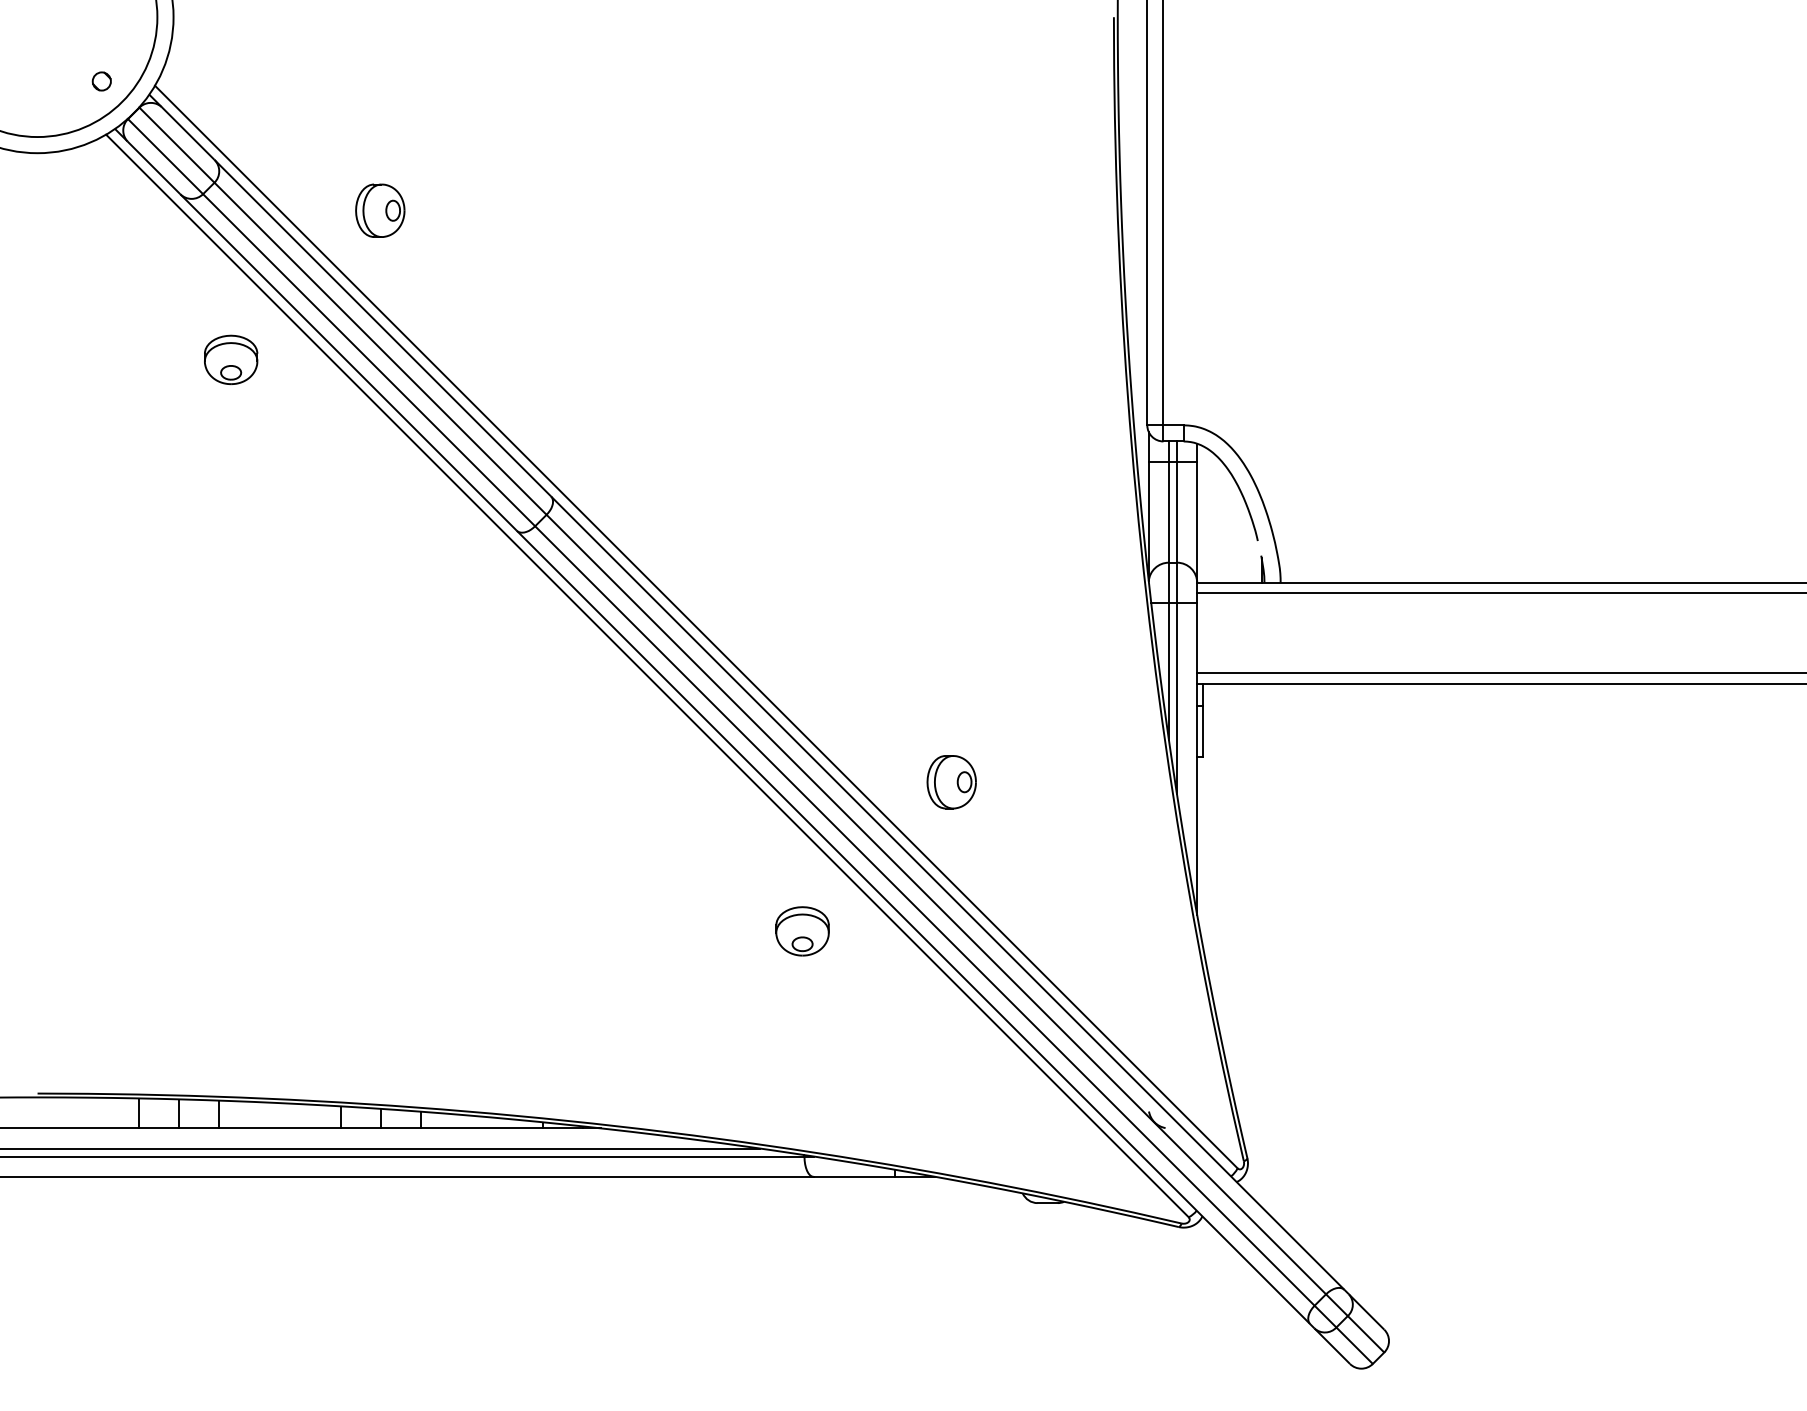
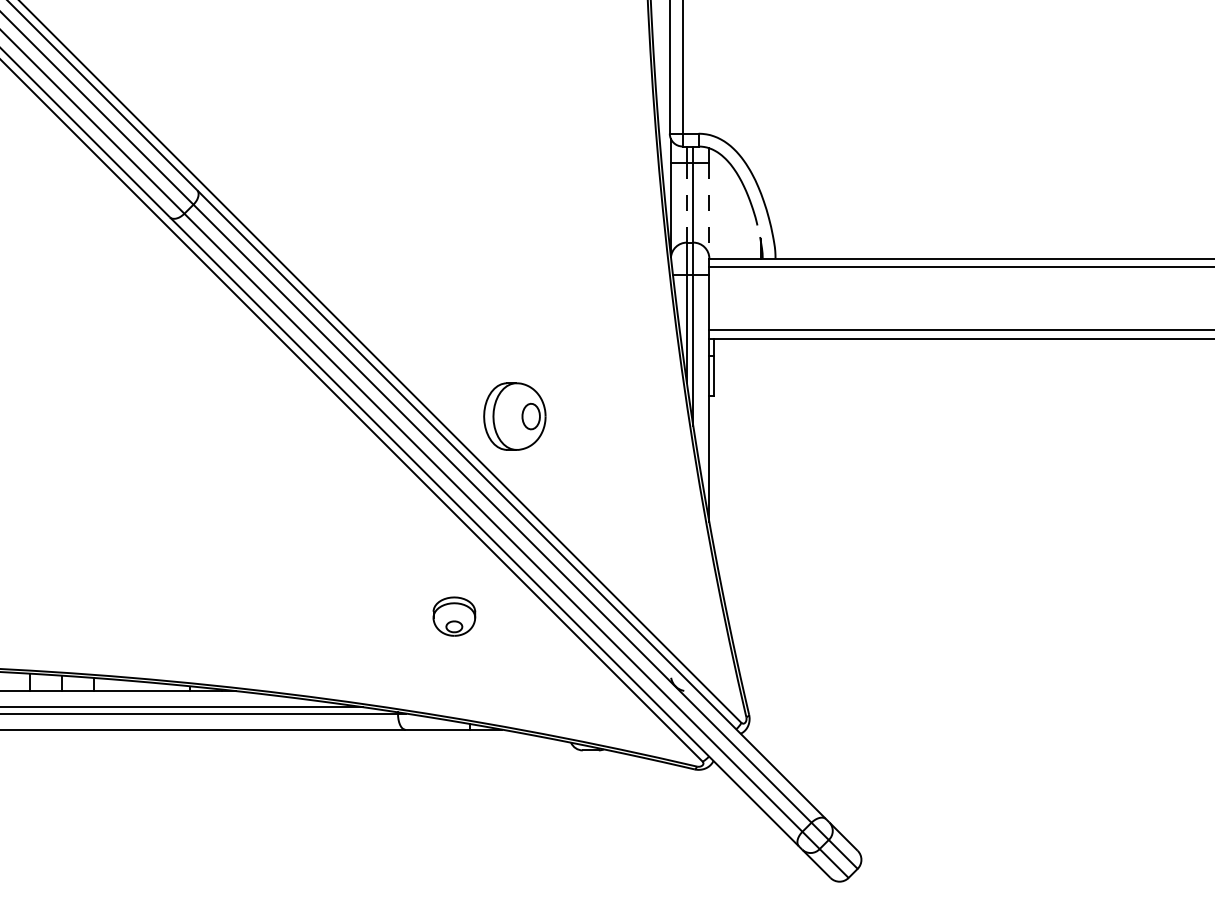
line: (1168, 512) -> (686, 202), solid -> dashed
line: (1197, 522) -> (709, 210), solid -> dashed
part: (951, 782) -> (514, 416), size x1.6
part: (802, 931) -> (454, 616), moved

